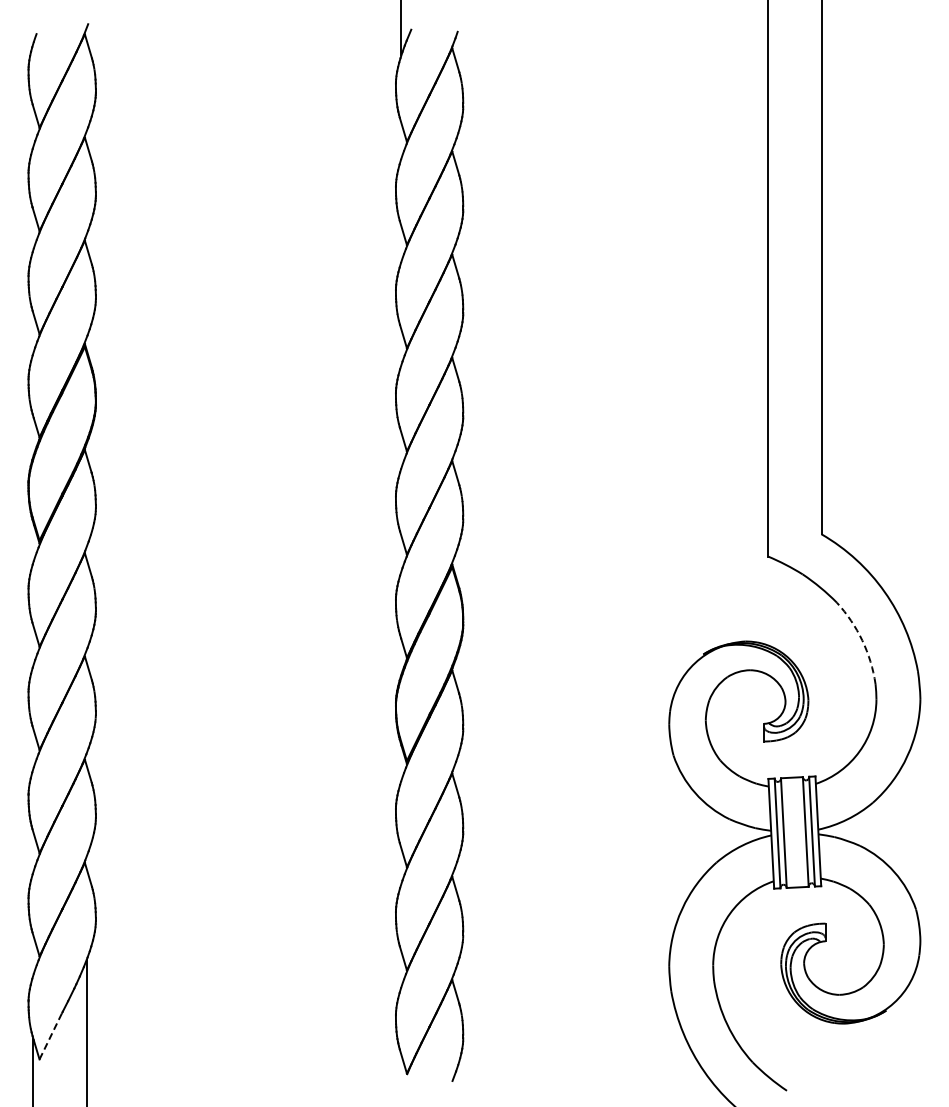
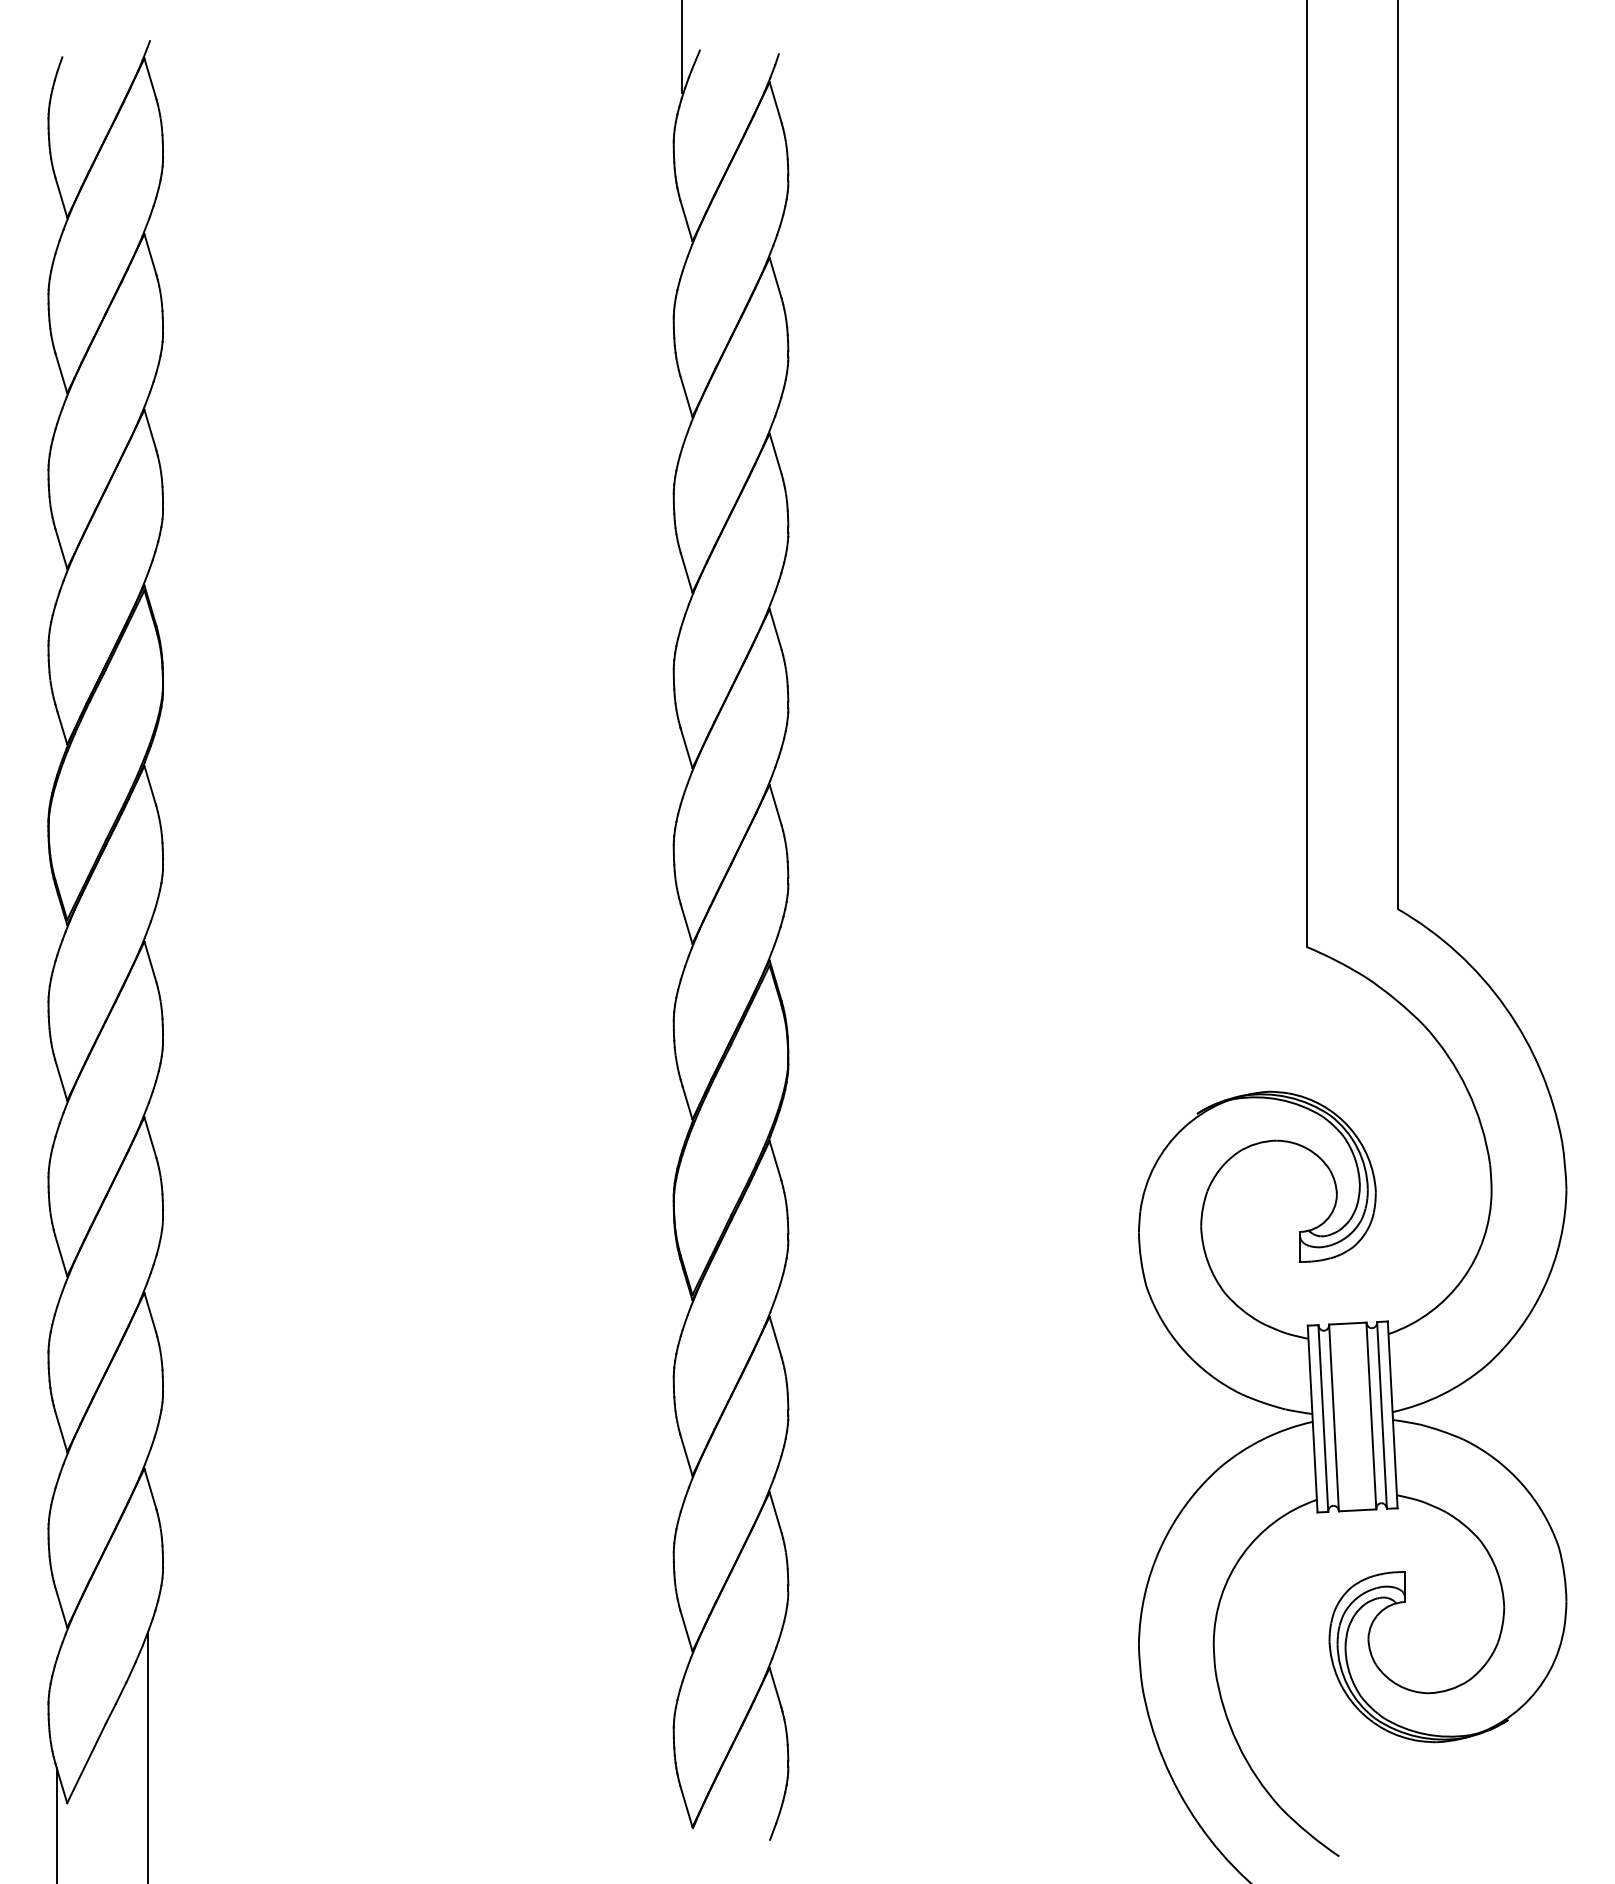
arc: (862, 640) -> (1467, 1090), dashed -> solid
line: (50, 1036) -> (85, 1764), dashed -> solid

